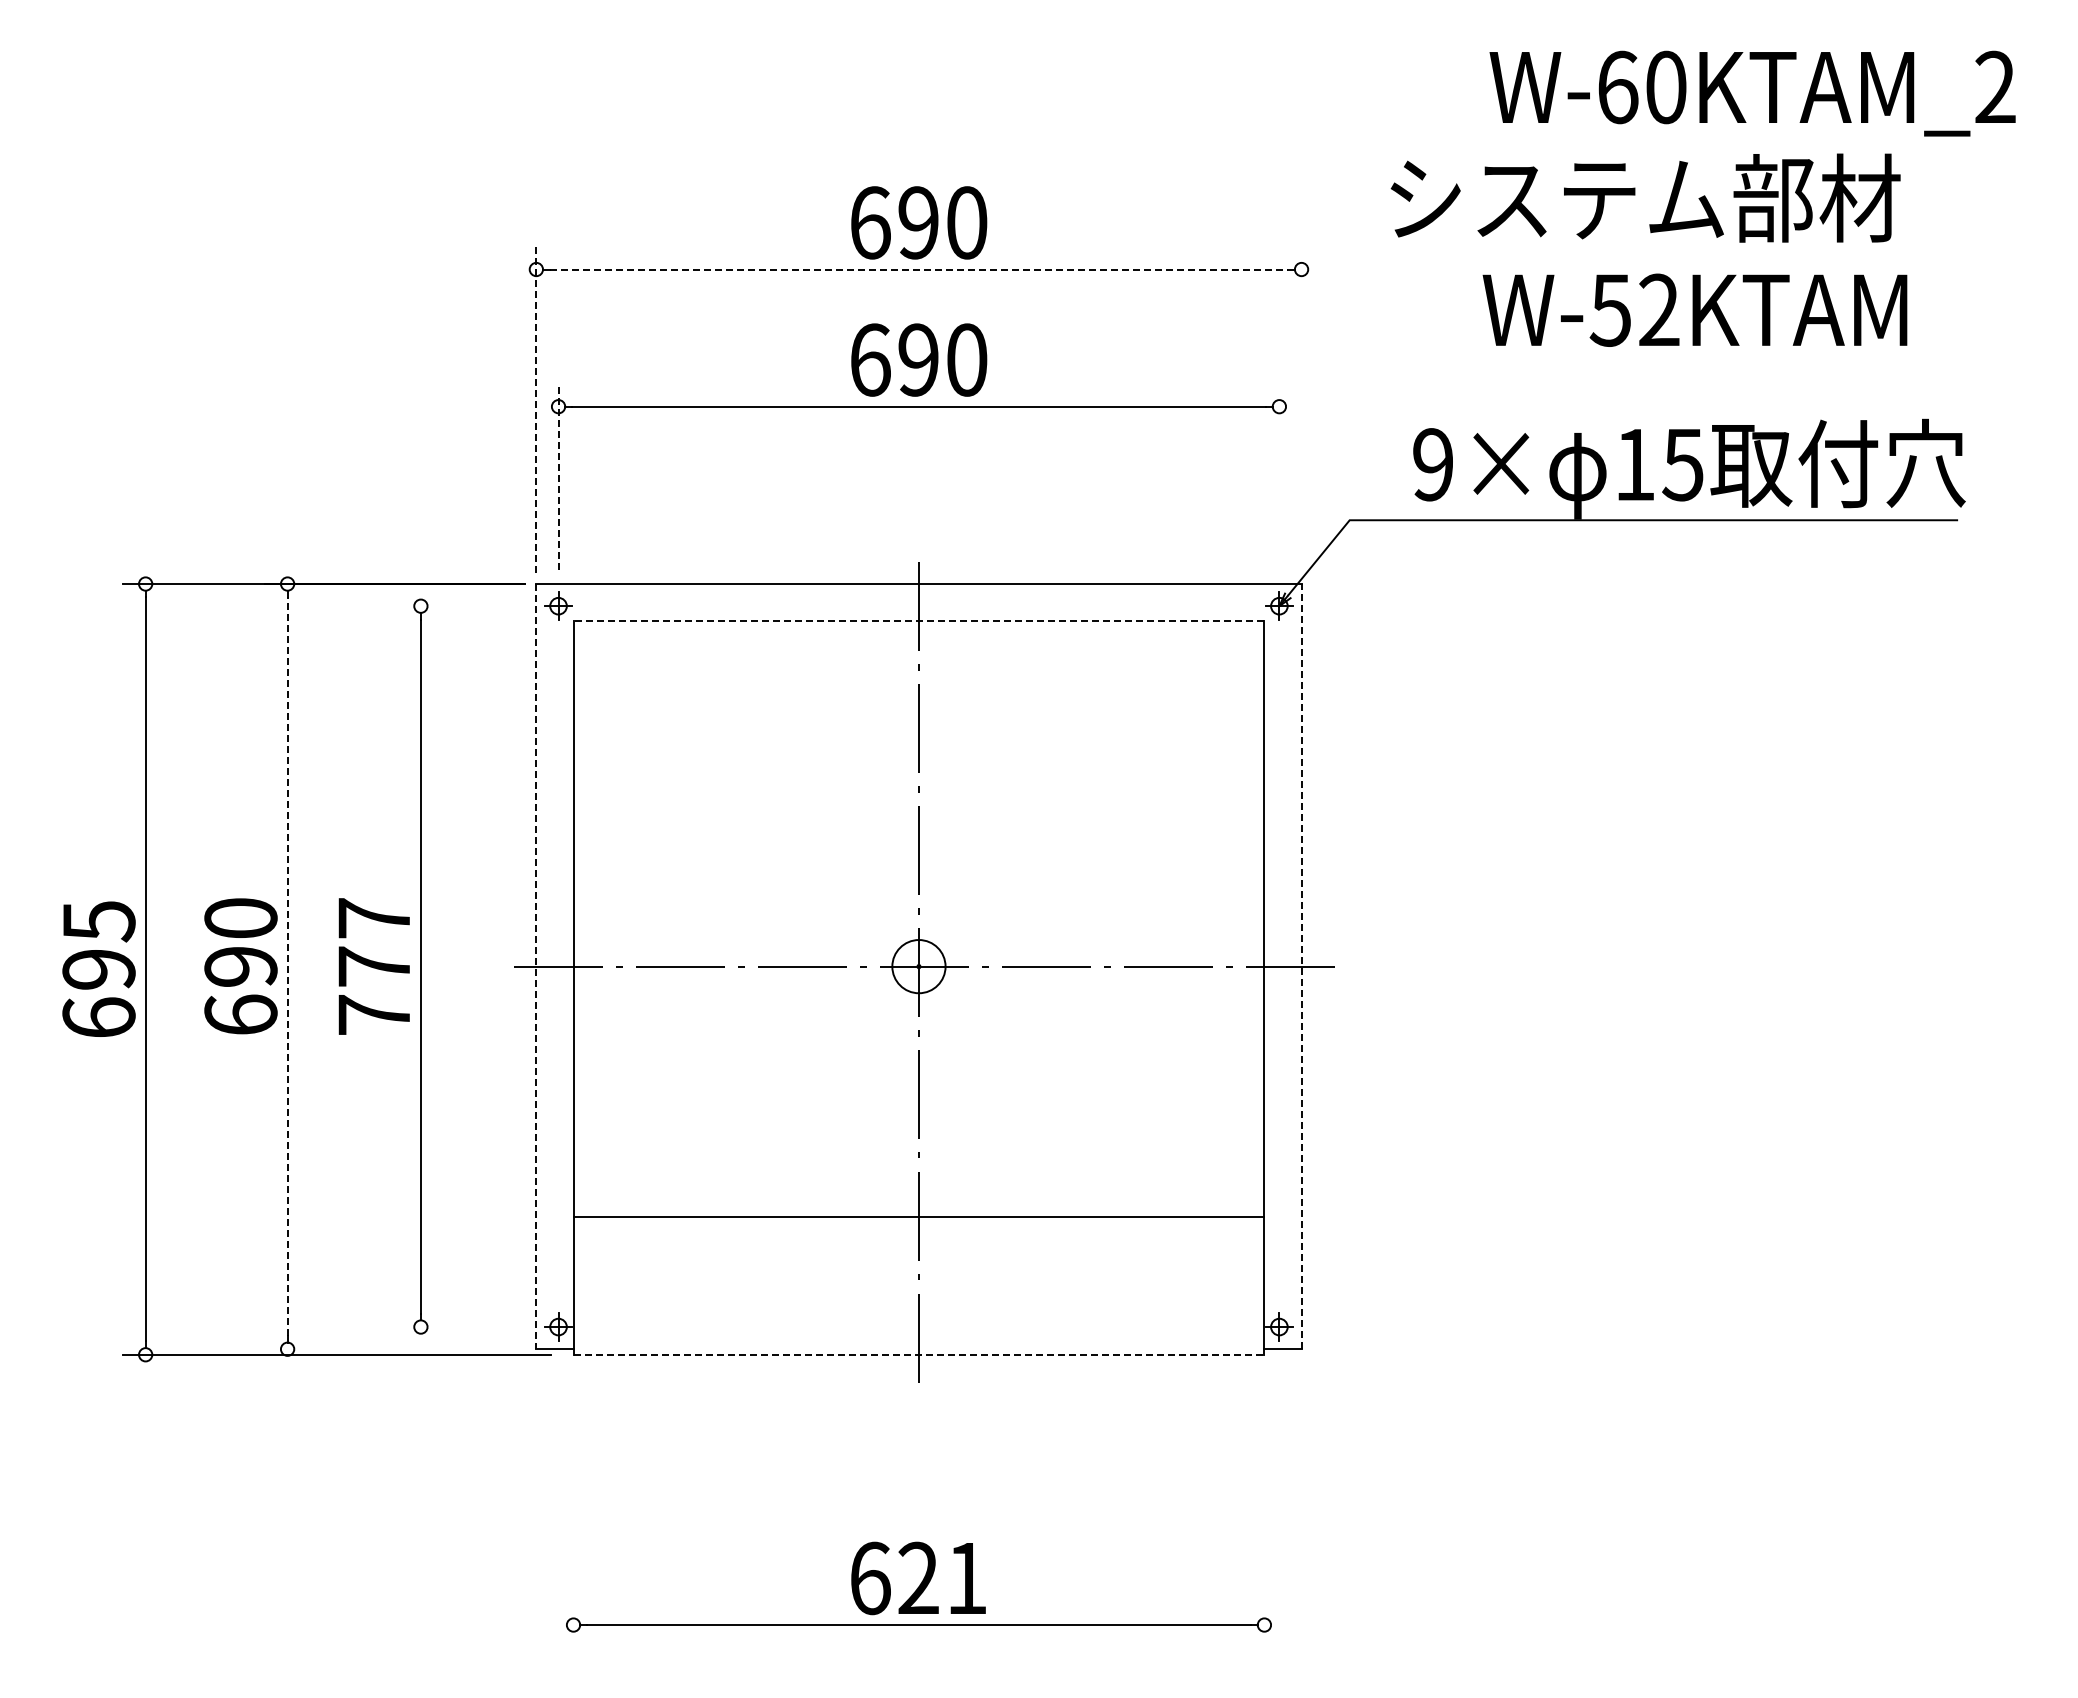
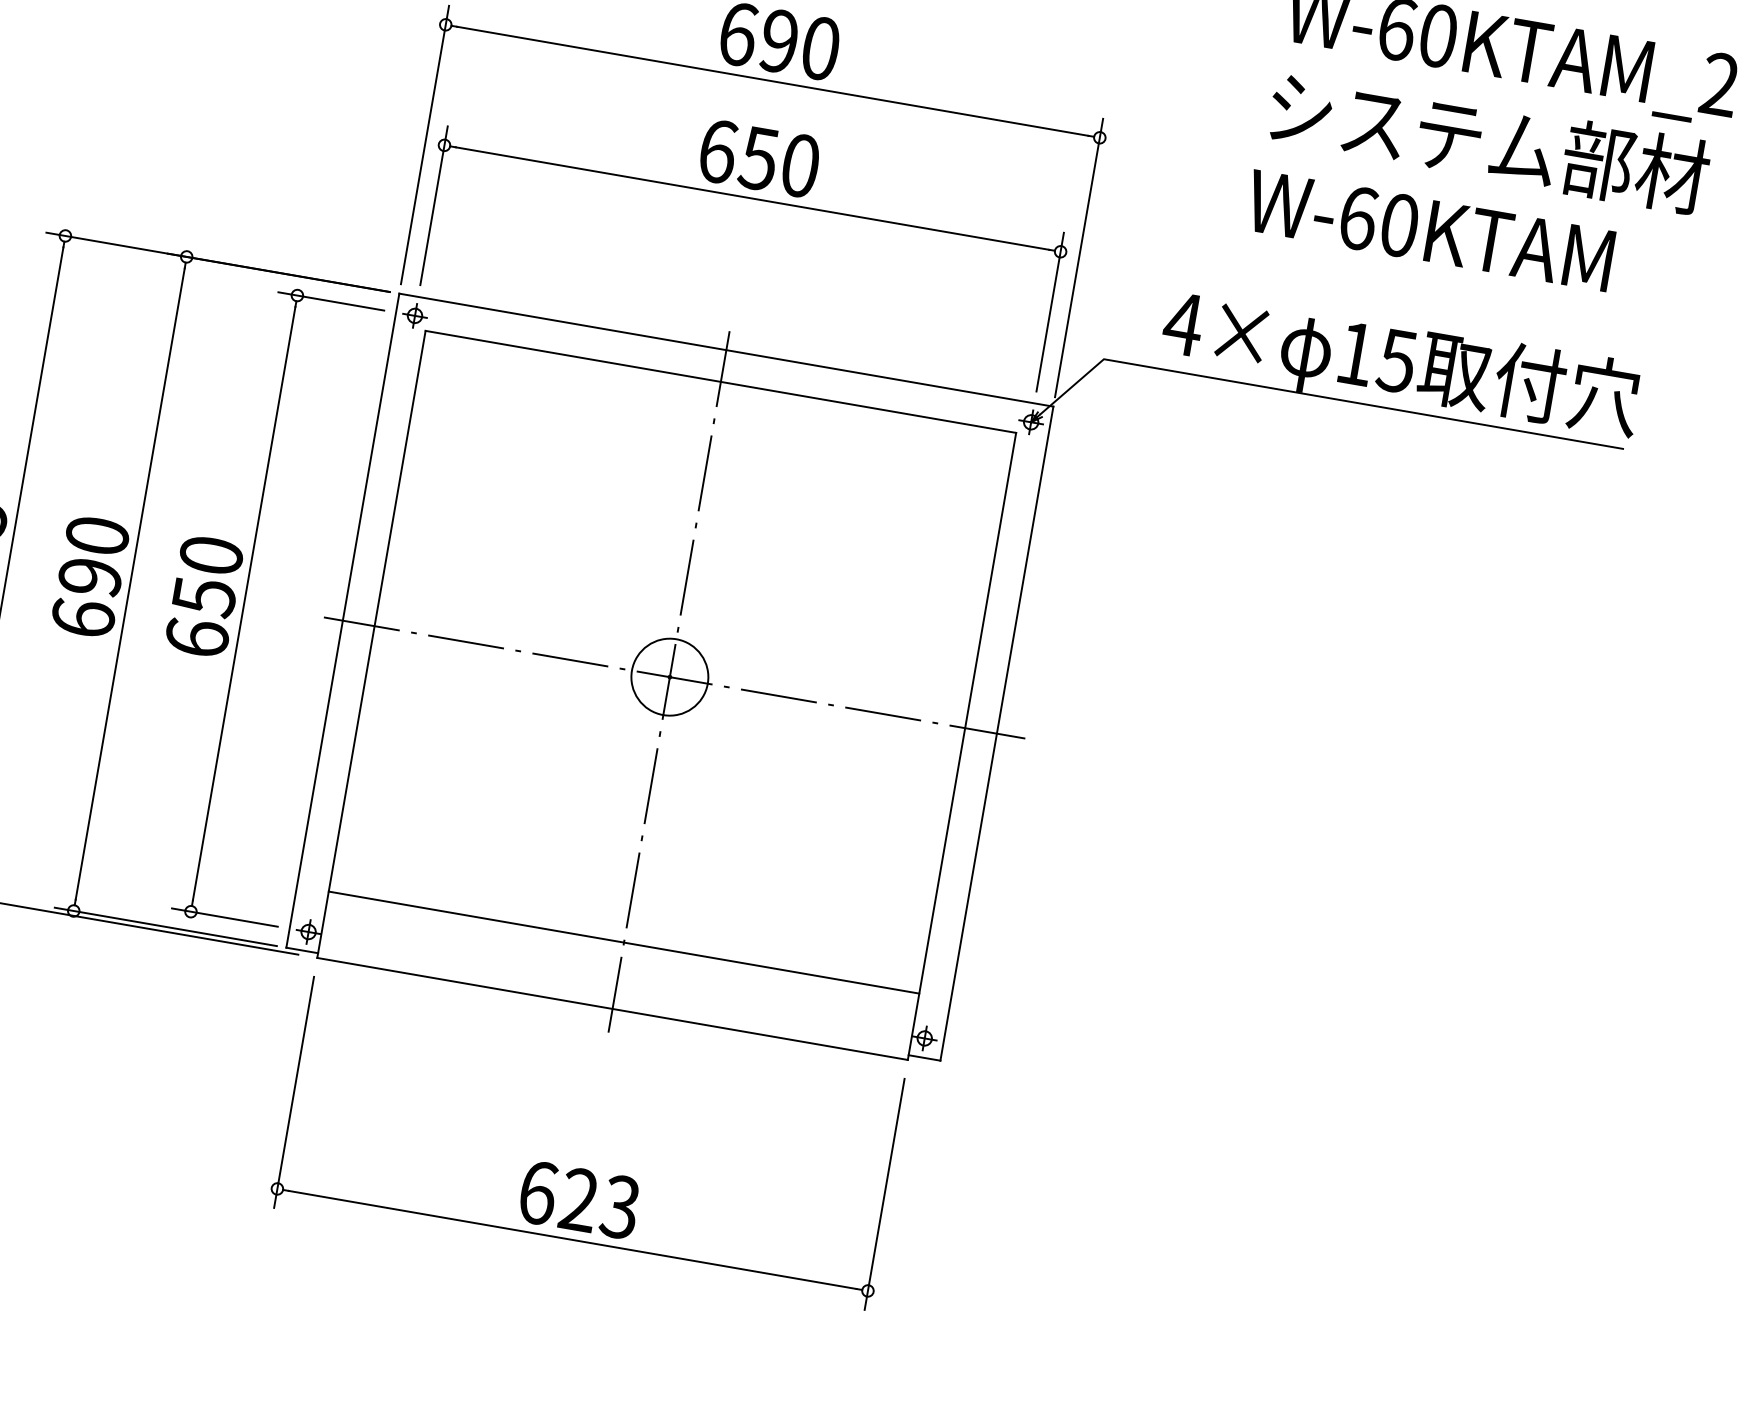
text: (1645, 197) -> (1489, 141), moved
line: (919, 269) -> (773, 81), dashed -> solid
text: (1634, 309) -> (1378, 221), W-52KTAM -> W-60KTAM
text: (917, 359) -> (758, 158), 690 -> 650
line: (1301, 409) -> (1079, 257), added
line: (536, 410) -> (425, 145), dashed -> solid
text: (1432, 464) -> (1182, 323), 9× -> 4×
line: (558, 477) -> (433, 205), dashed -> solid
line: (1279, 477) -> (1050, 312), added
line: (460, 606) -> (331, 301), added
line: (918, 621) -> (720, 382), dashed -> solid
line: (287, 966) -> (130, 583), dashed -> solid
text: (373, 966) -> (203, 596), 777 -> 650
line: (536, 966) -> (342, 620), dashed -> solid
circle: (918, 966) -> (669, 676), size x1.67
line: (1301, 966) -> (996, 733), dashed -> solid
line: (918, 1217) -> (623, 942), moved
line: (460, 1327) -> (224, 917), added
line: (395, 1349) -> (165, 927), added
line: (919, 1354) -> (613, 1008), dashed -> solid
line: (573, 1511) -> (294, 1091), added
line: (1264, 1511) -> (884, 1193), added
text: (965, 1578) -> (619, 1207), 621 -> 623

